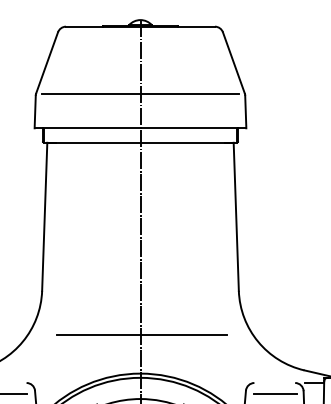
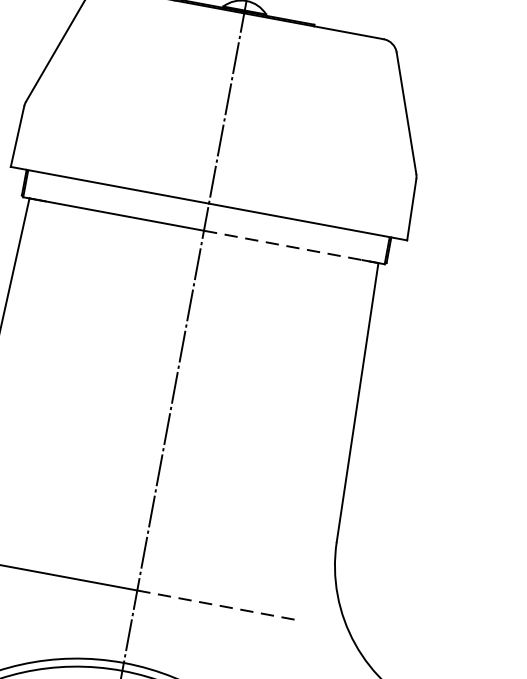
line: (140, 94) -> (220, 140), removed
line: (187, 142) -> (292, 246), solid -> dashed
line: (184, 334) -> (219, 604), solid -> dashed

